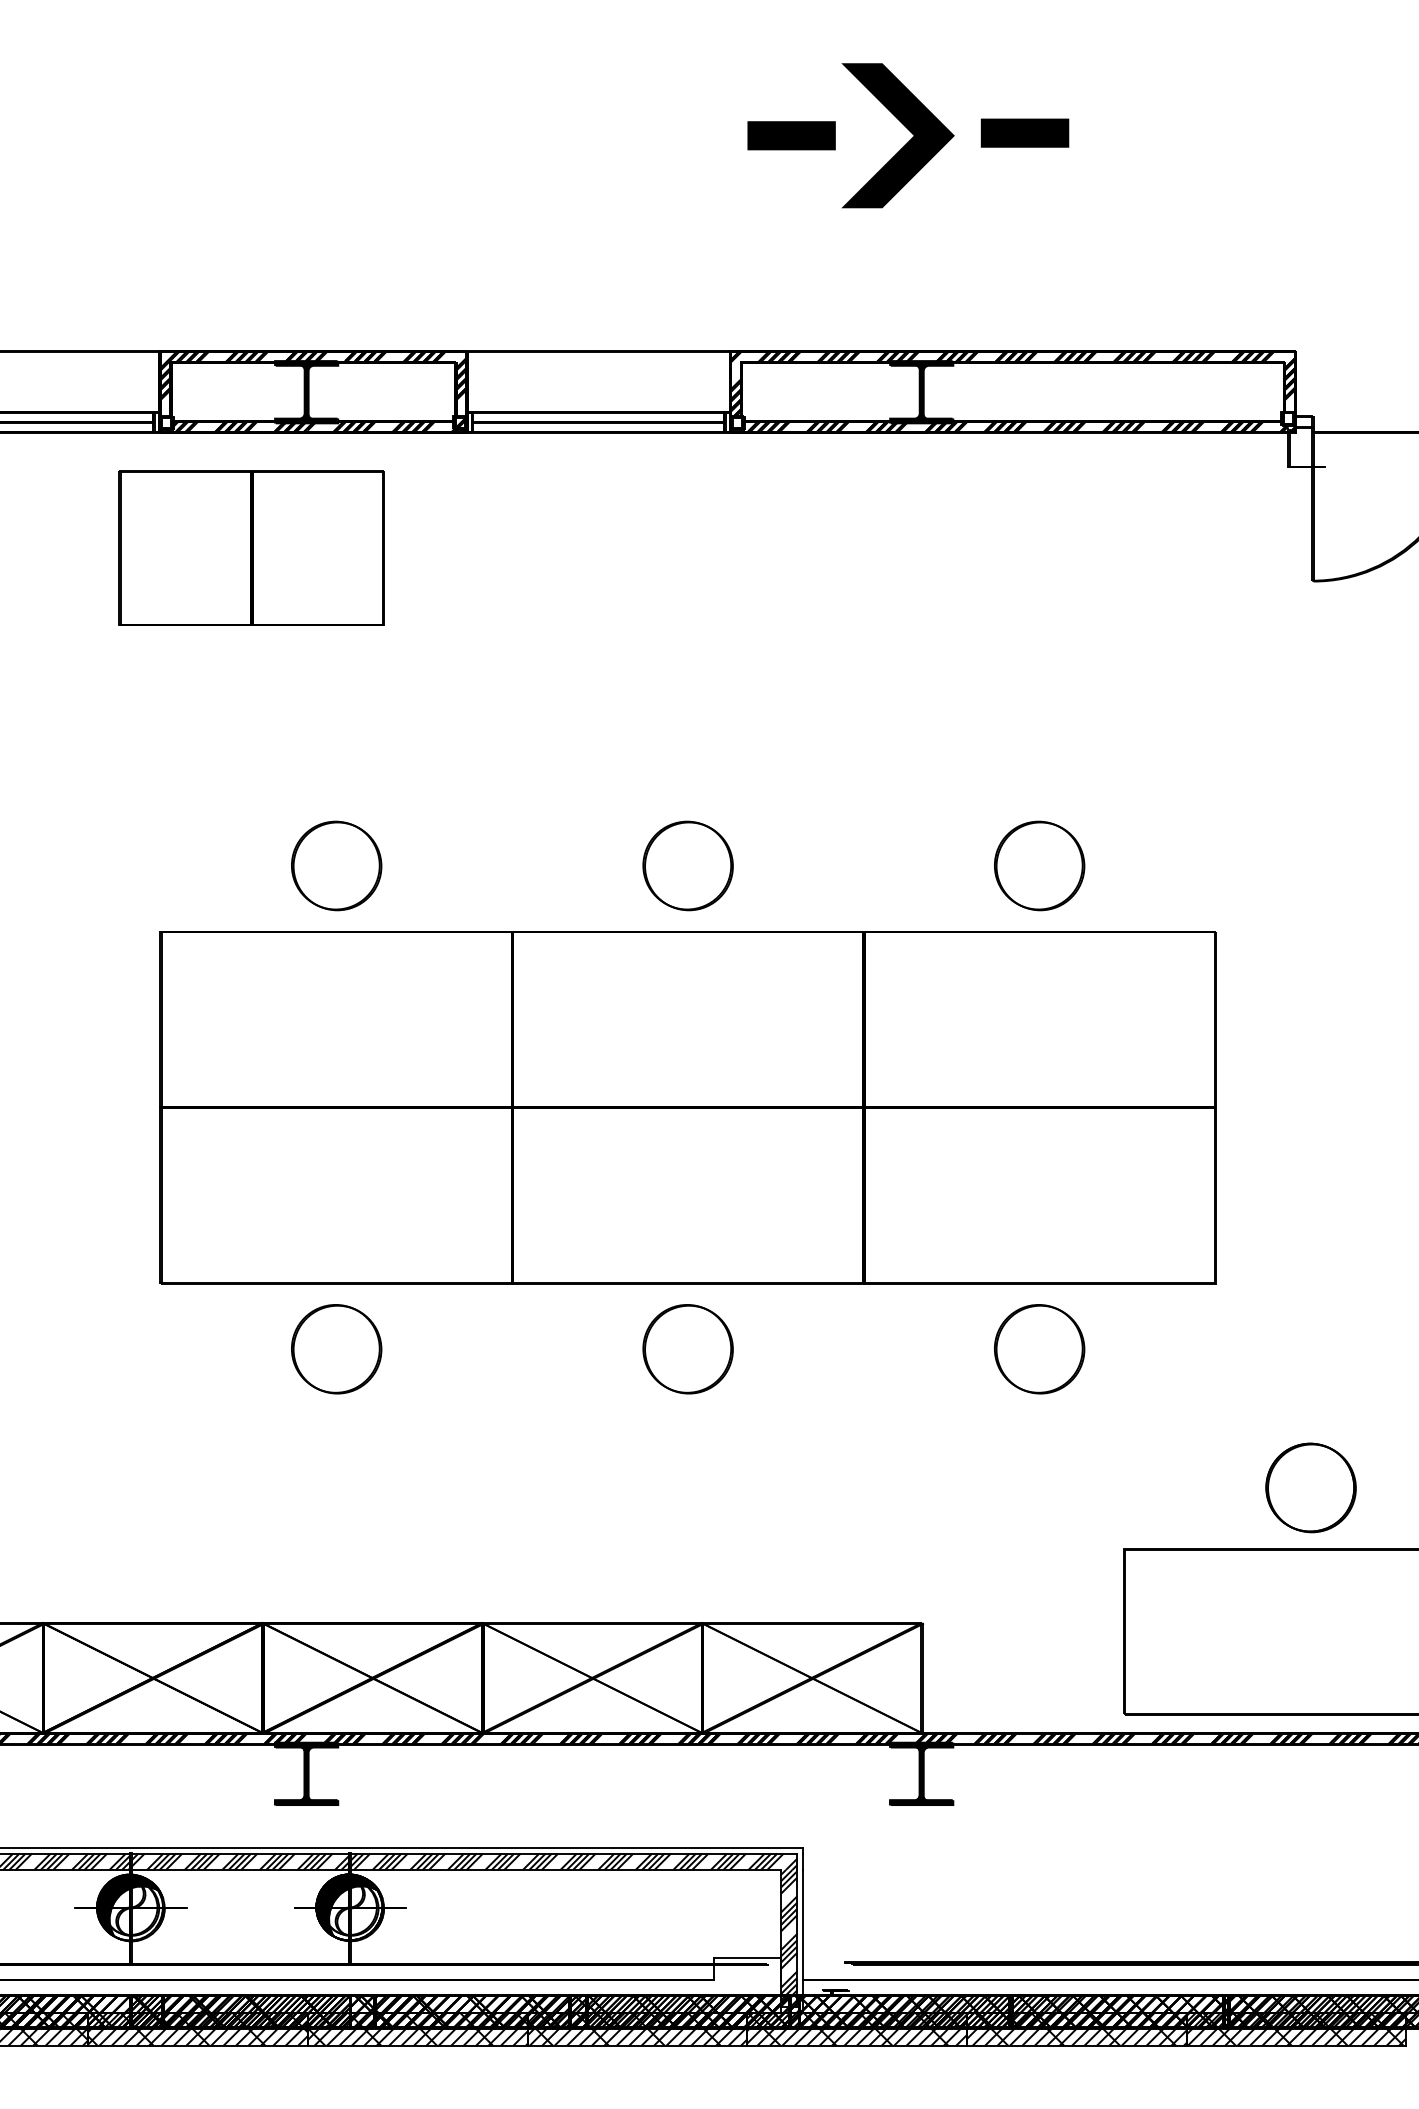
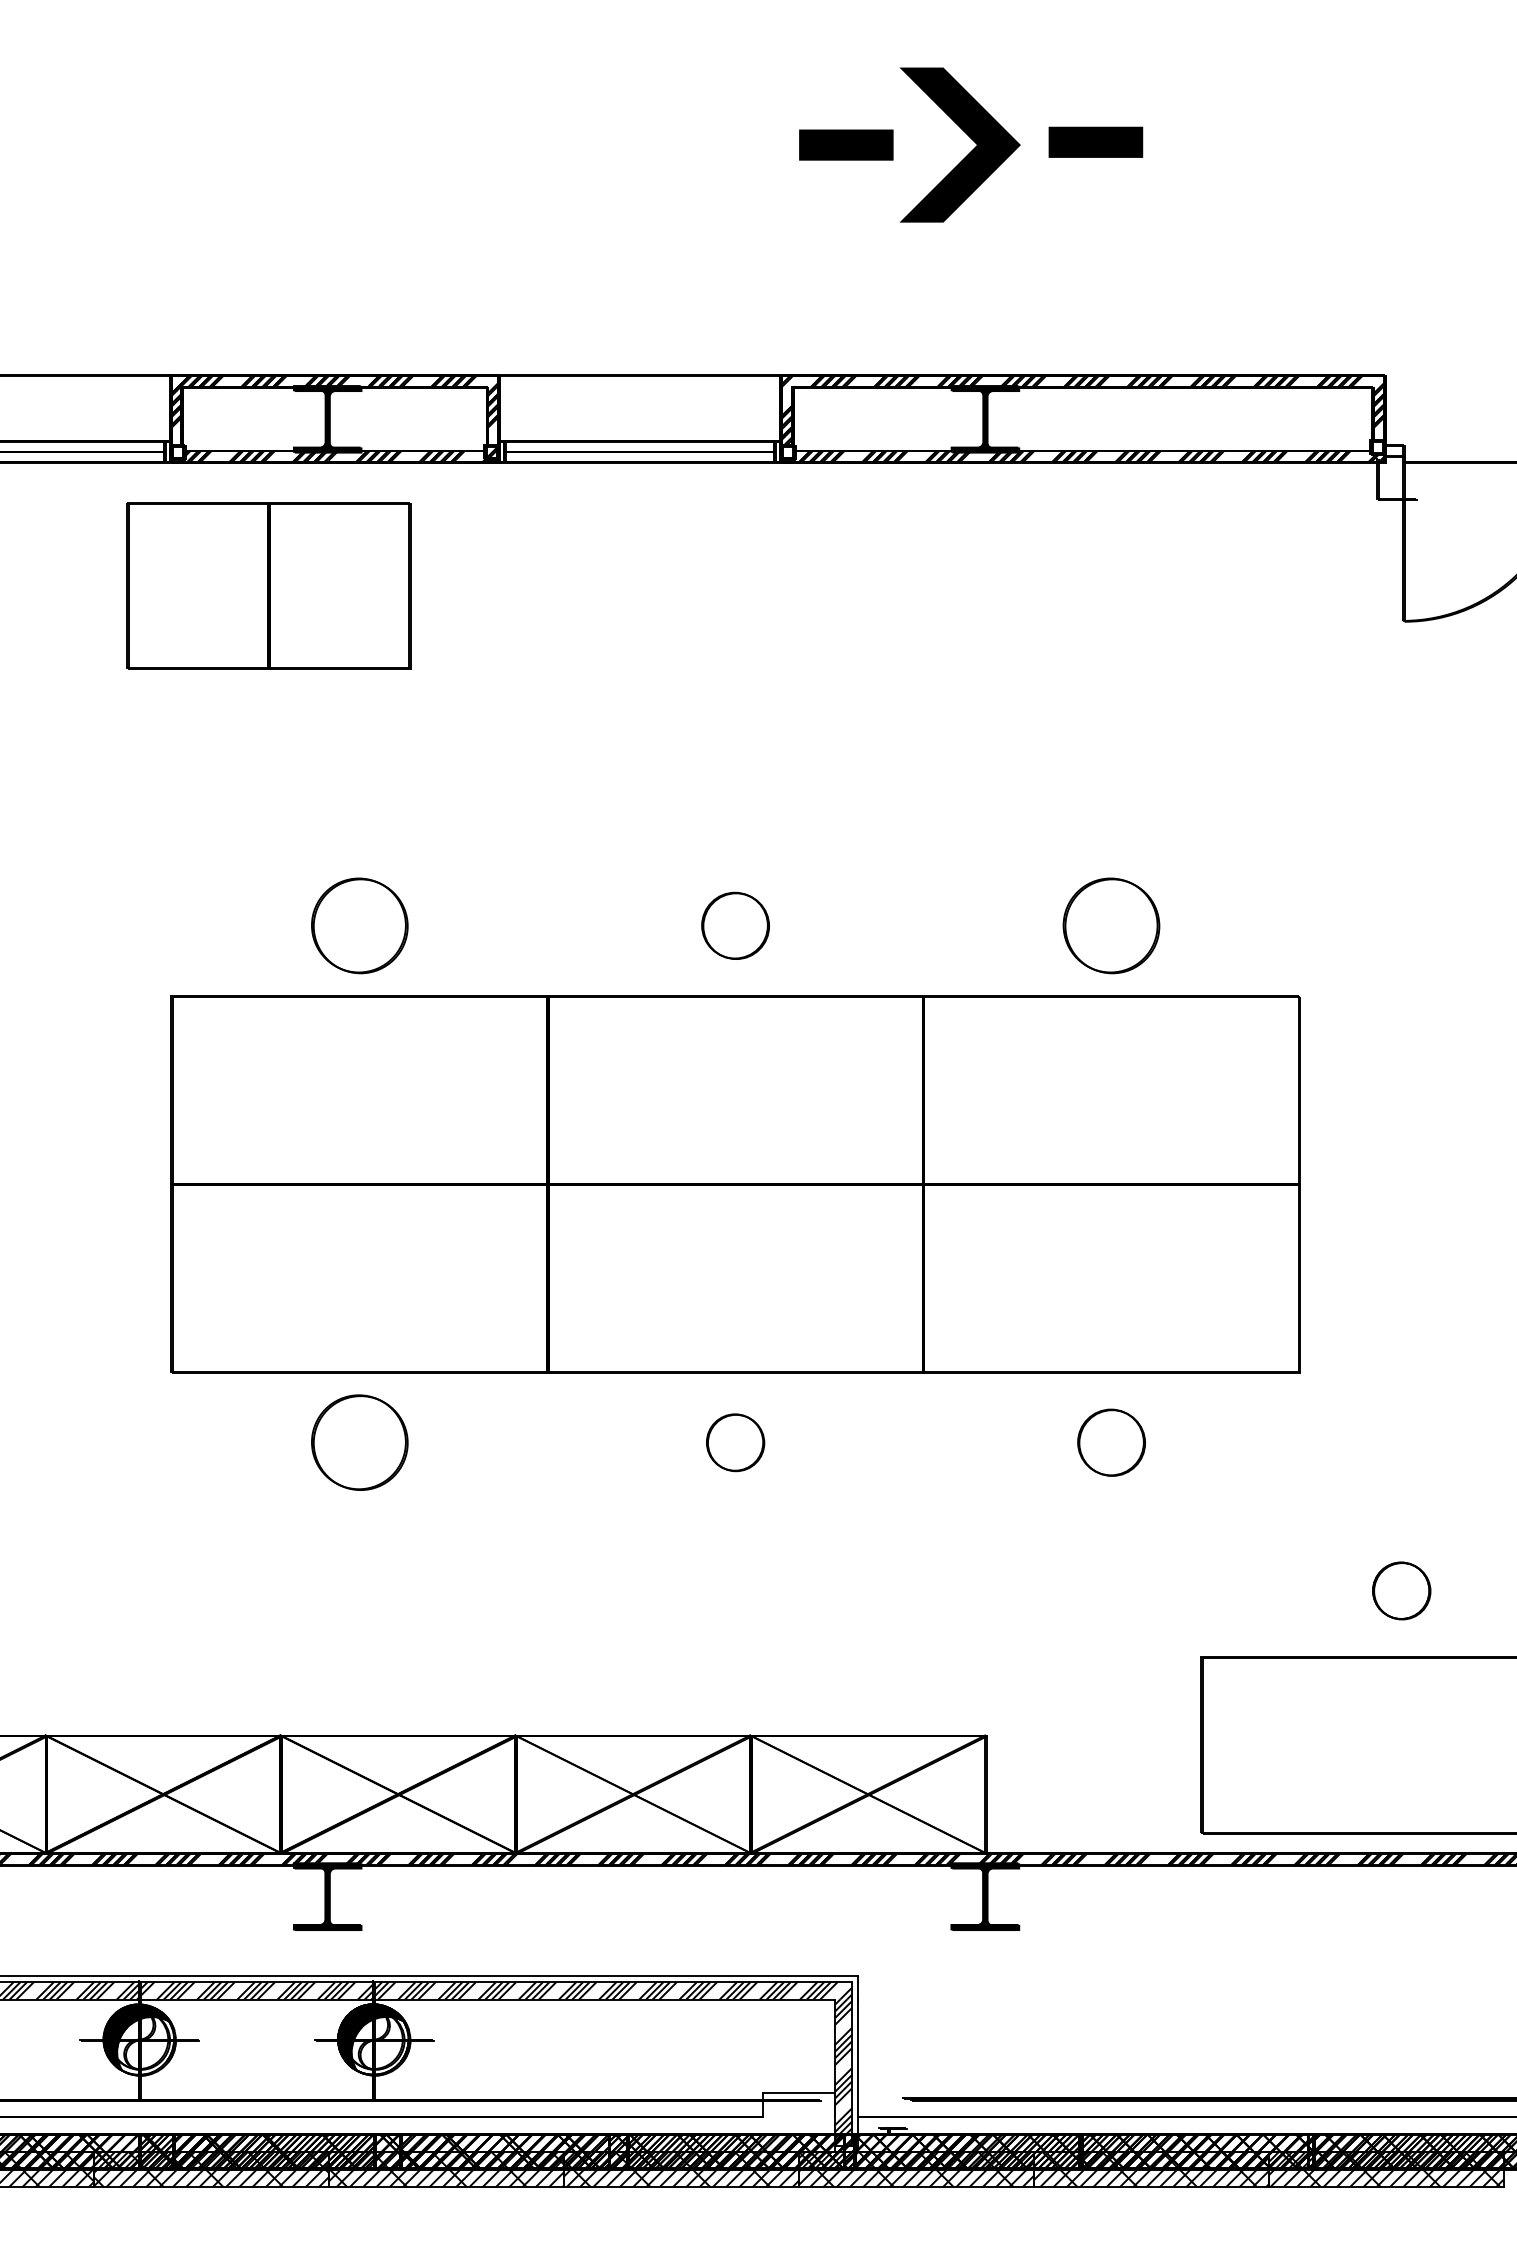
part: (687, 865) -> (734, 925), size x0.7
part: (687, 1349) -> (734, 1442), size x0.6
part: (1039, 1349) -> (1111, 1442), size x0.7
part: (1310, 1487) -> (1401, 1590), size x0.6

